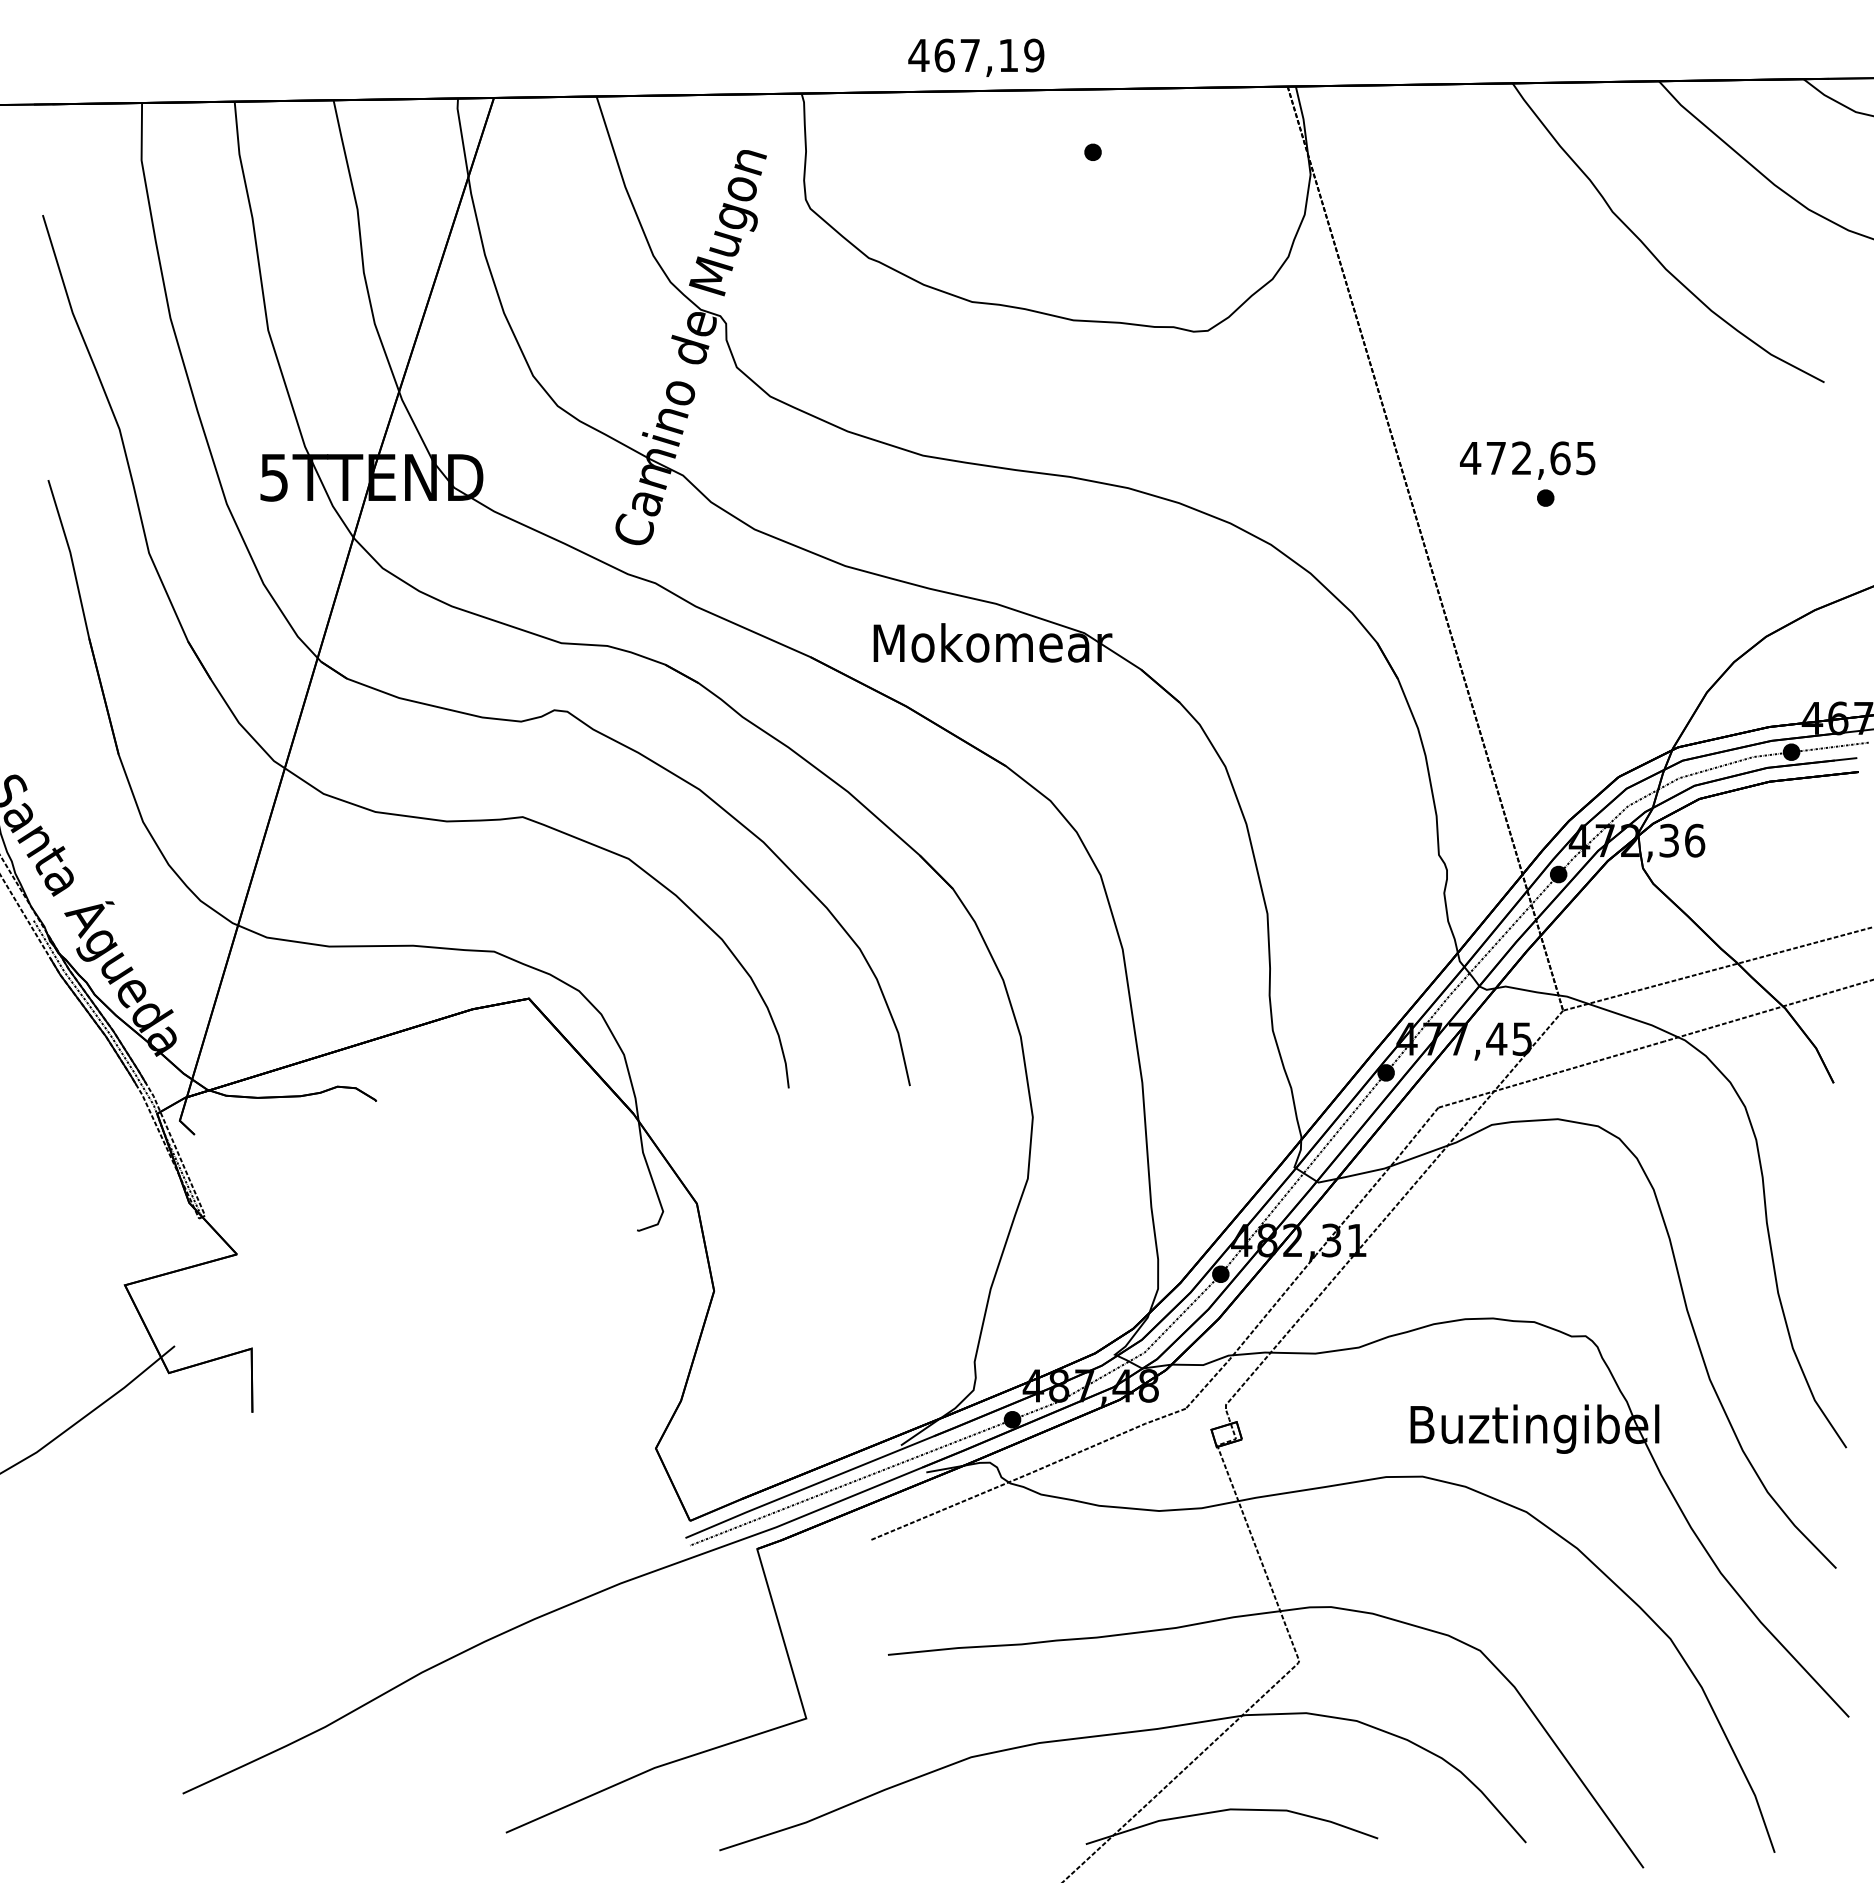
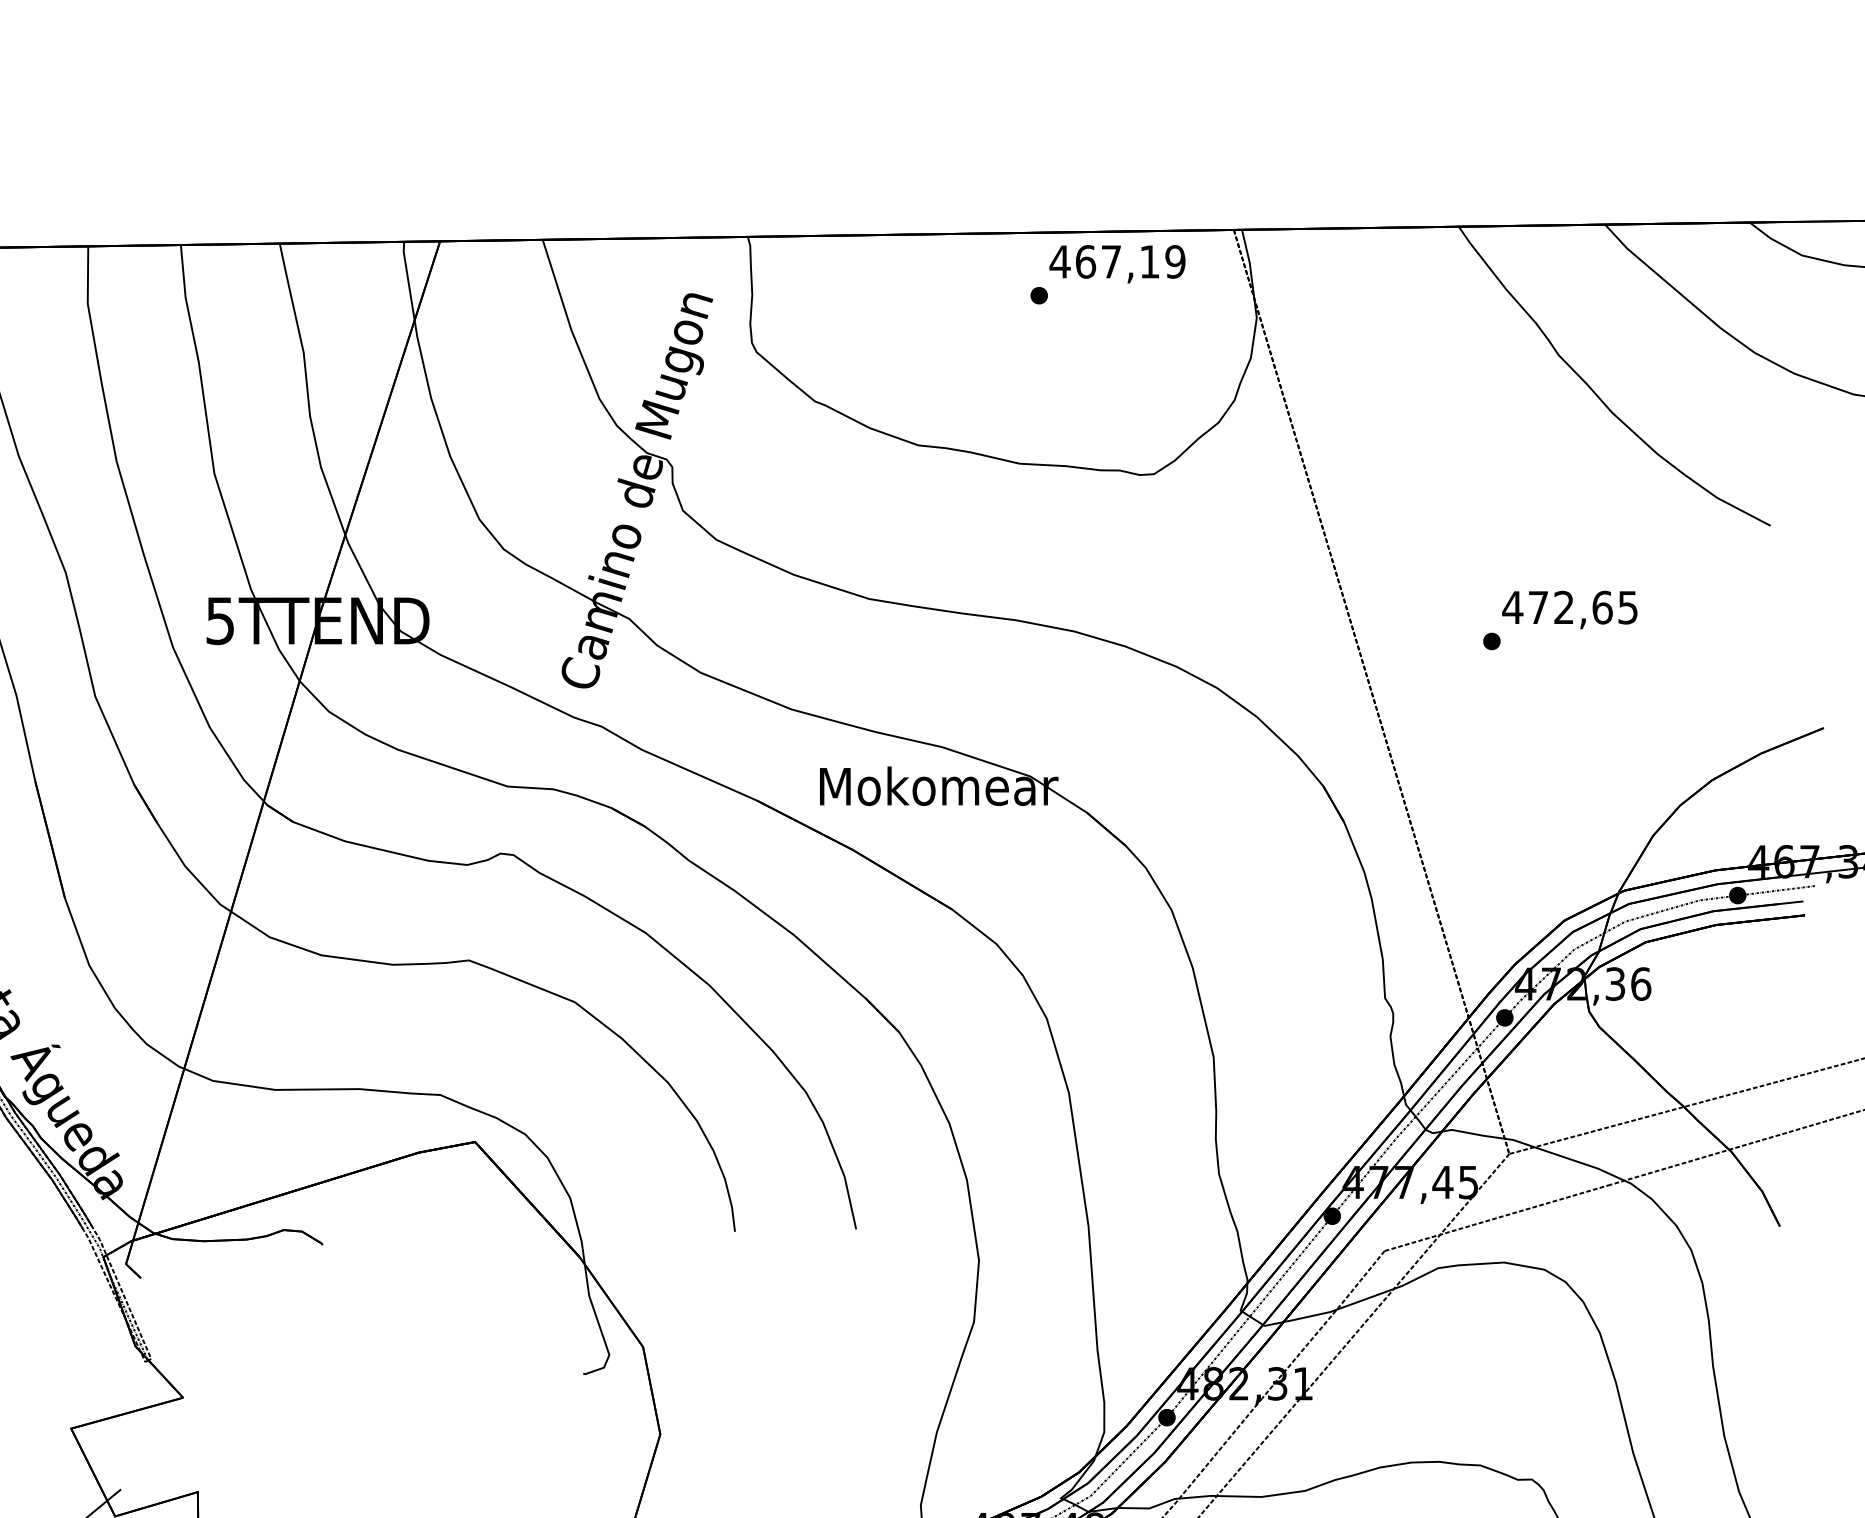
text: (976, 57) -> (1117, 263), moved
text: (1527, 460) -> (1569, 609), moved

